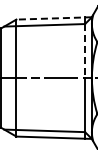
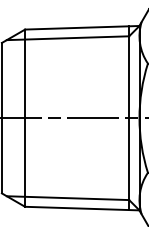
line: (54, 18) -> (82, 27), dashed -> solid
line: (85, 51) -> (129, 77), dashed -> solid

